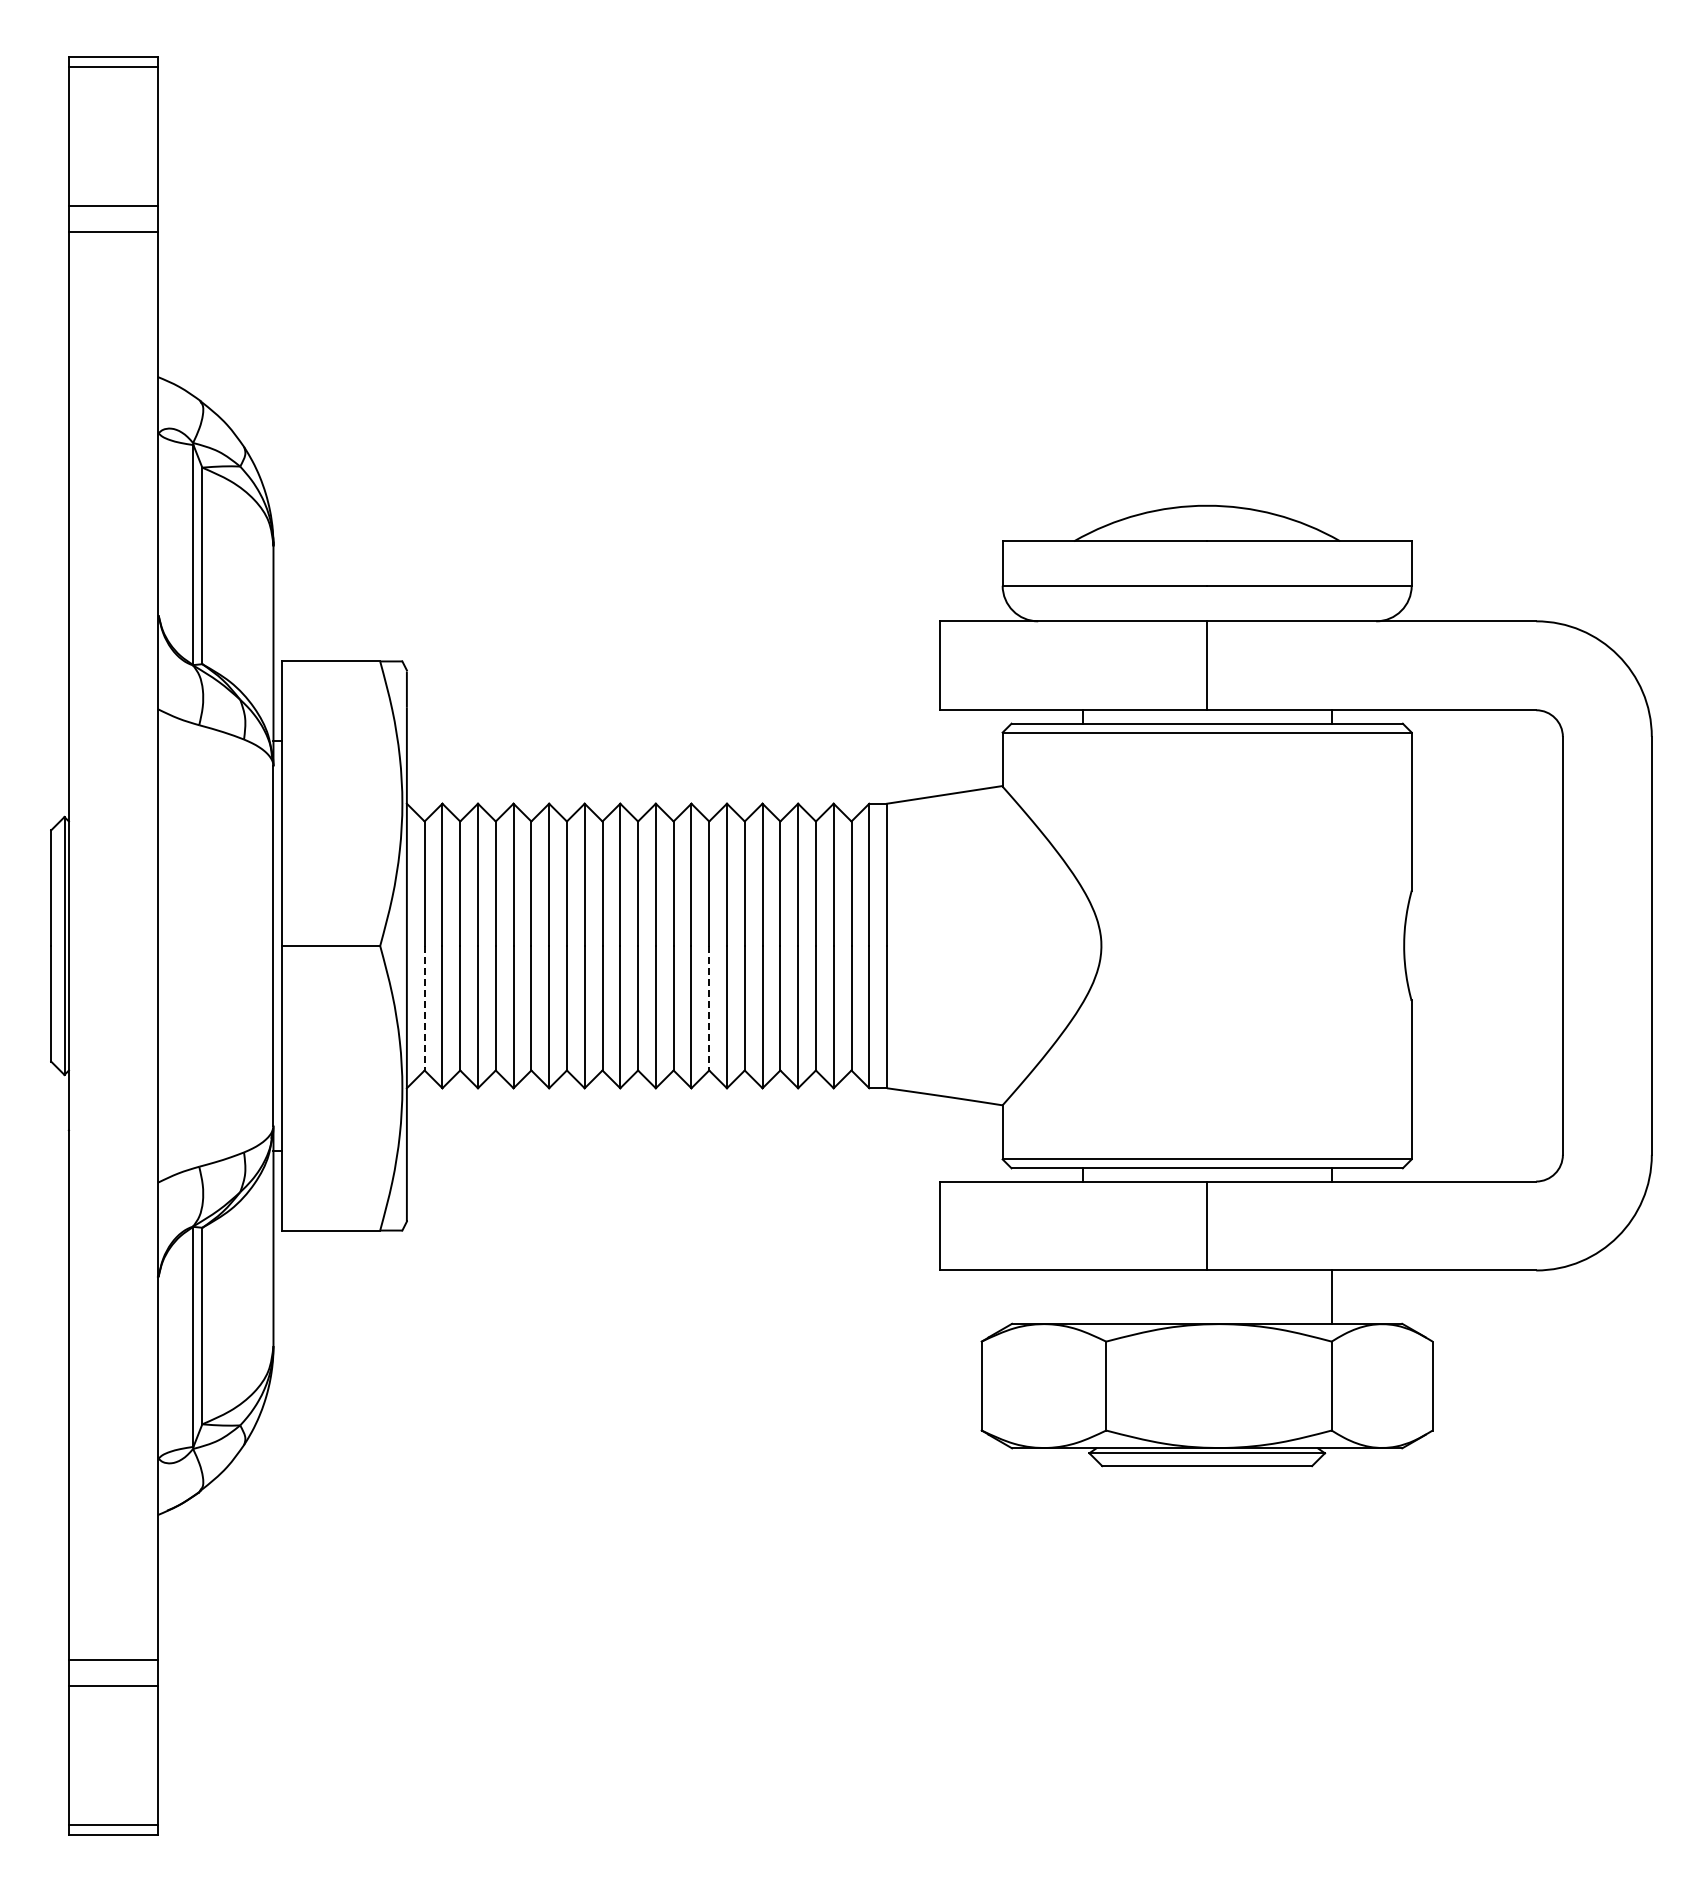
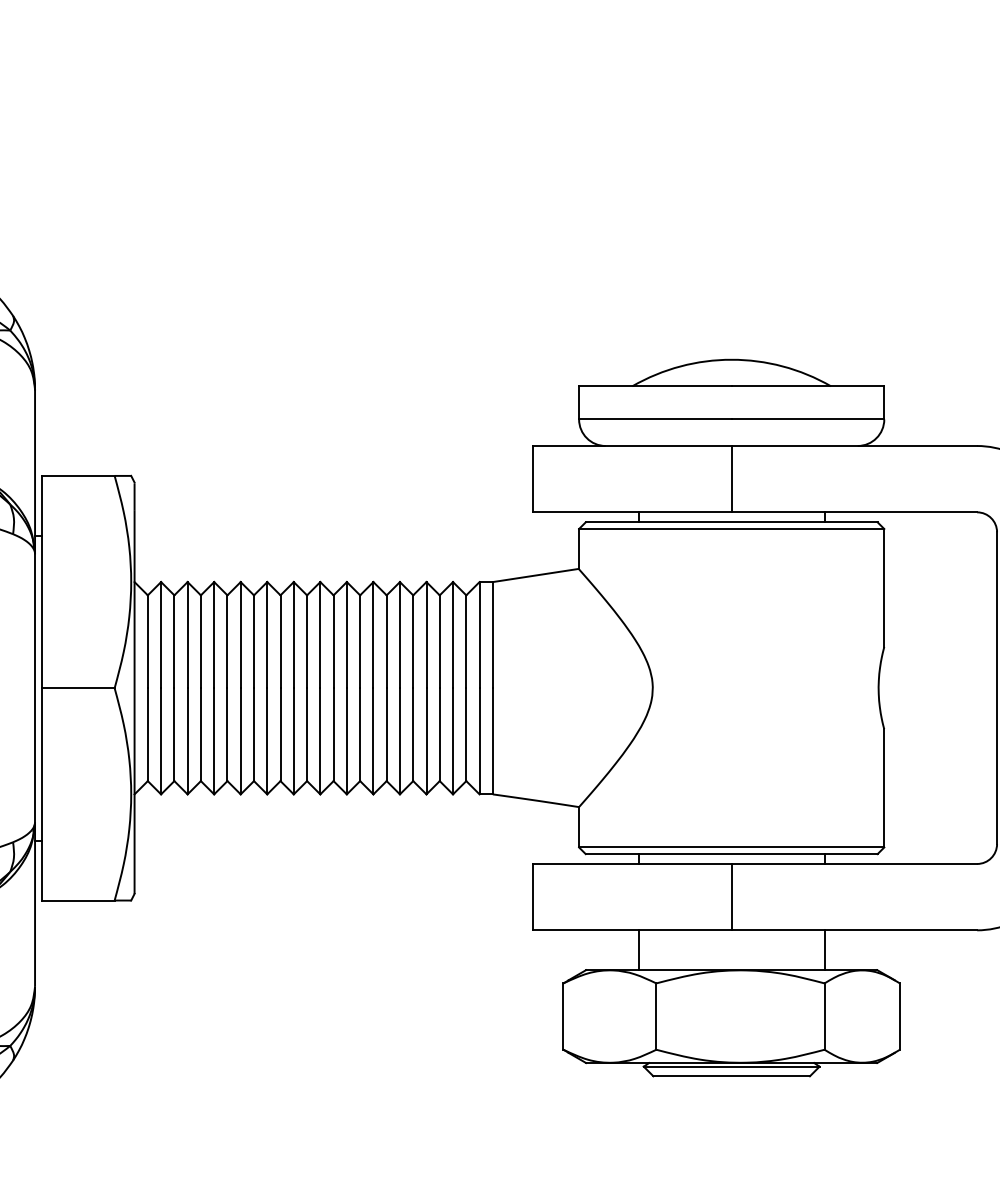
line: (424, 1008) -> (147, 734), dashed -> solid
line: (709, 1008) -> (360, 734), dashed -> solid
line: (1082, 1296) -> (638, 949), added

